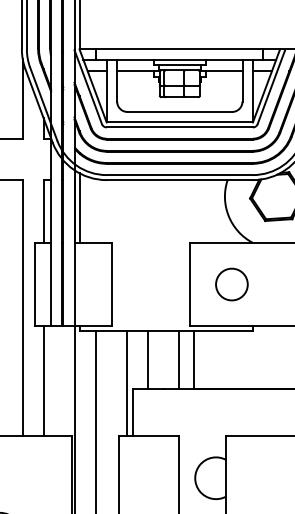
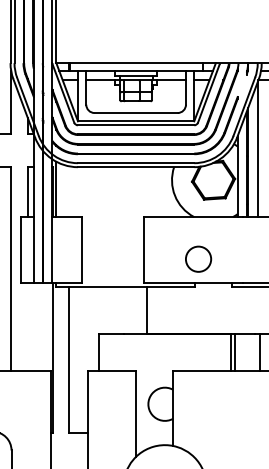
circle: (231, 283) -> (198, 258), moved
line: (147, 360) -> (110, 310), removed
line: (179, 360) -> (135, 310), removed
line: (43, 380) -> (27, 326), removed
line: (127, 382) -> (94, 328), removed

